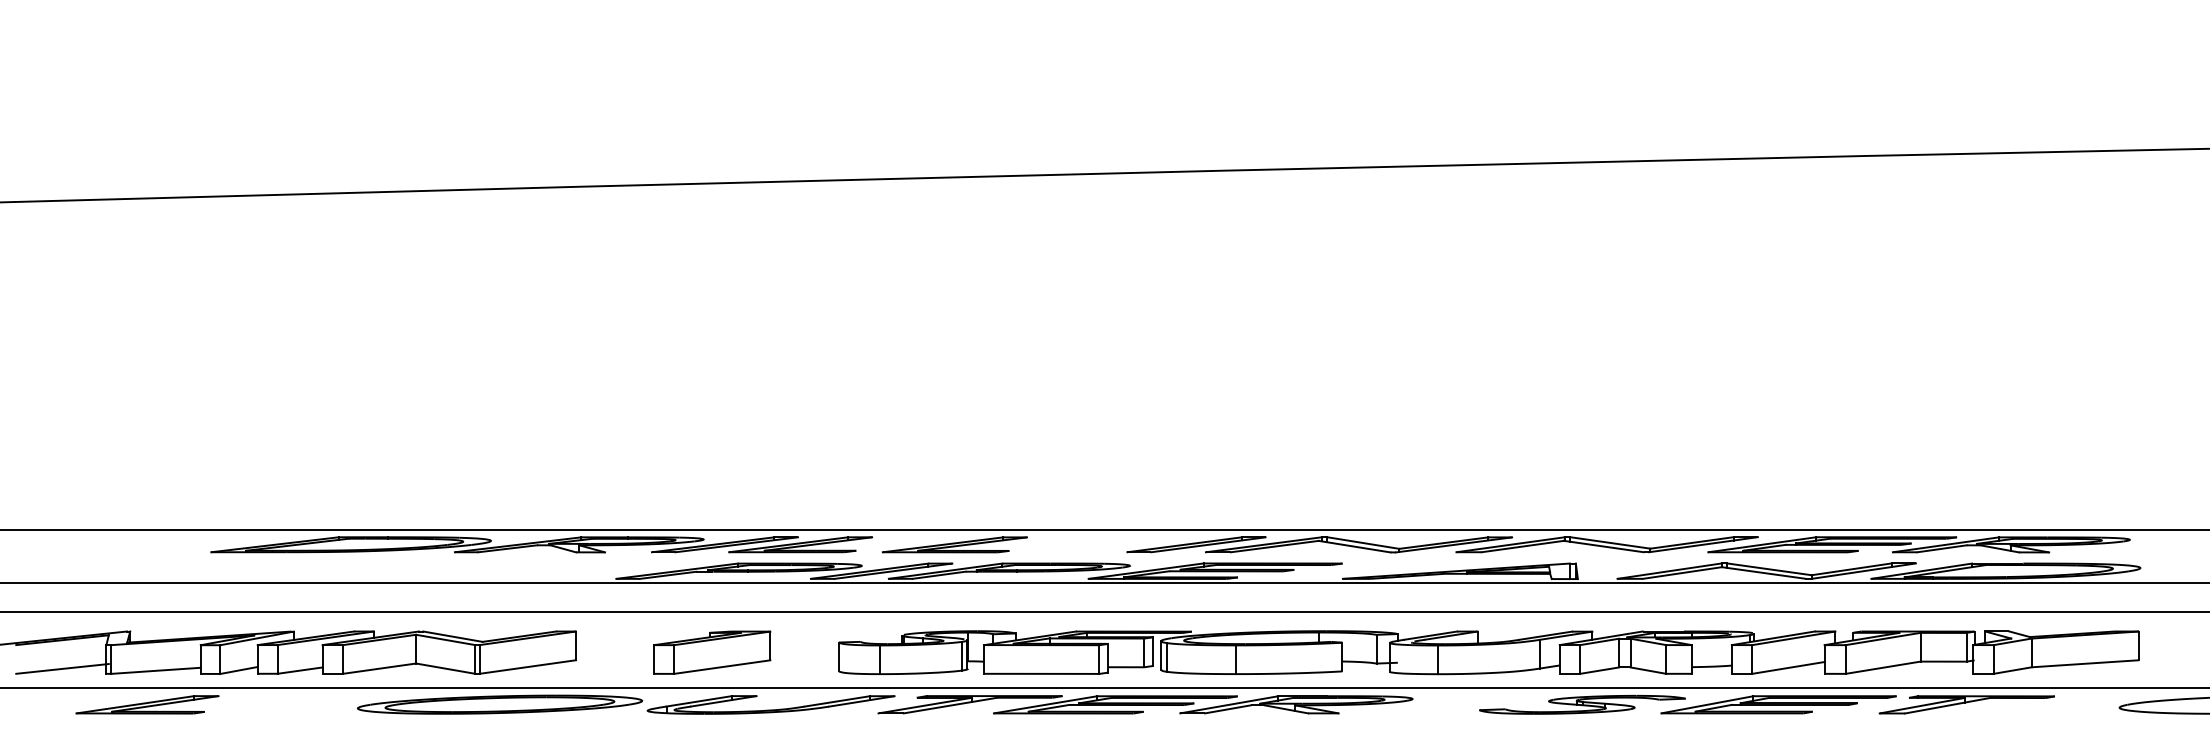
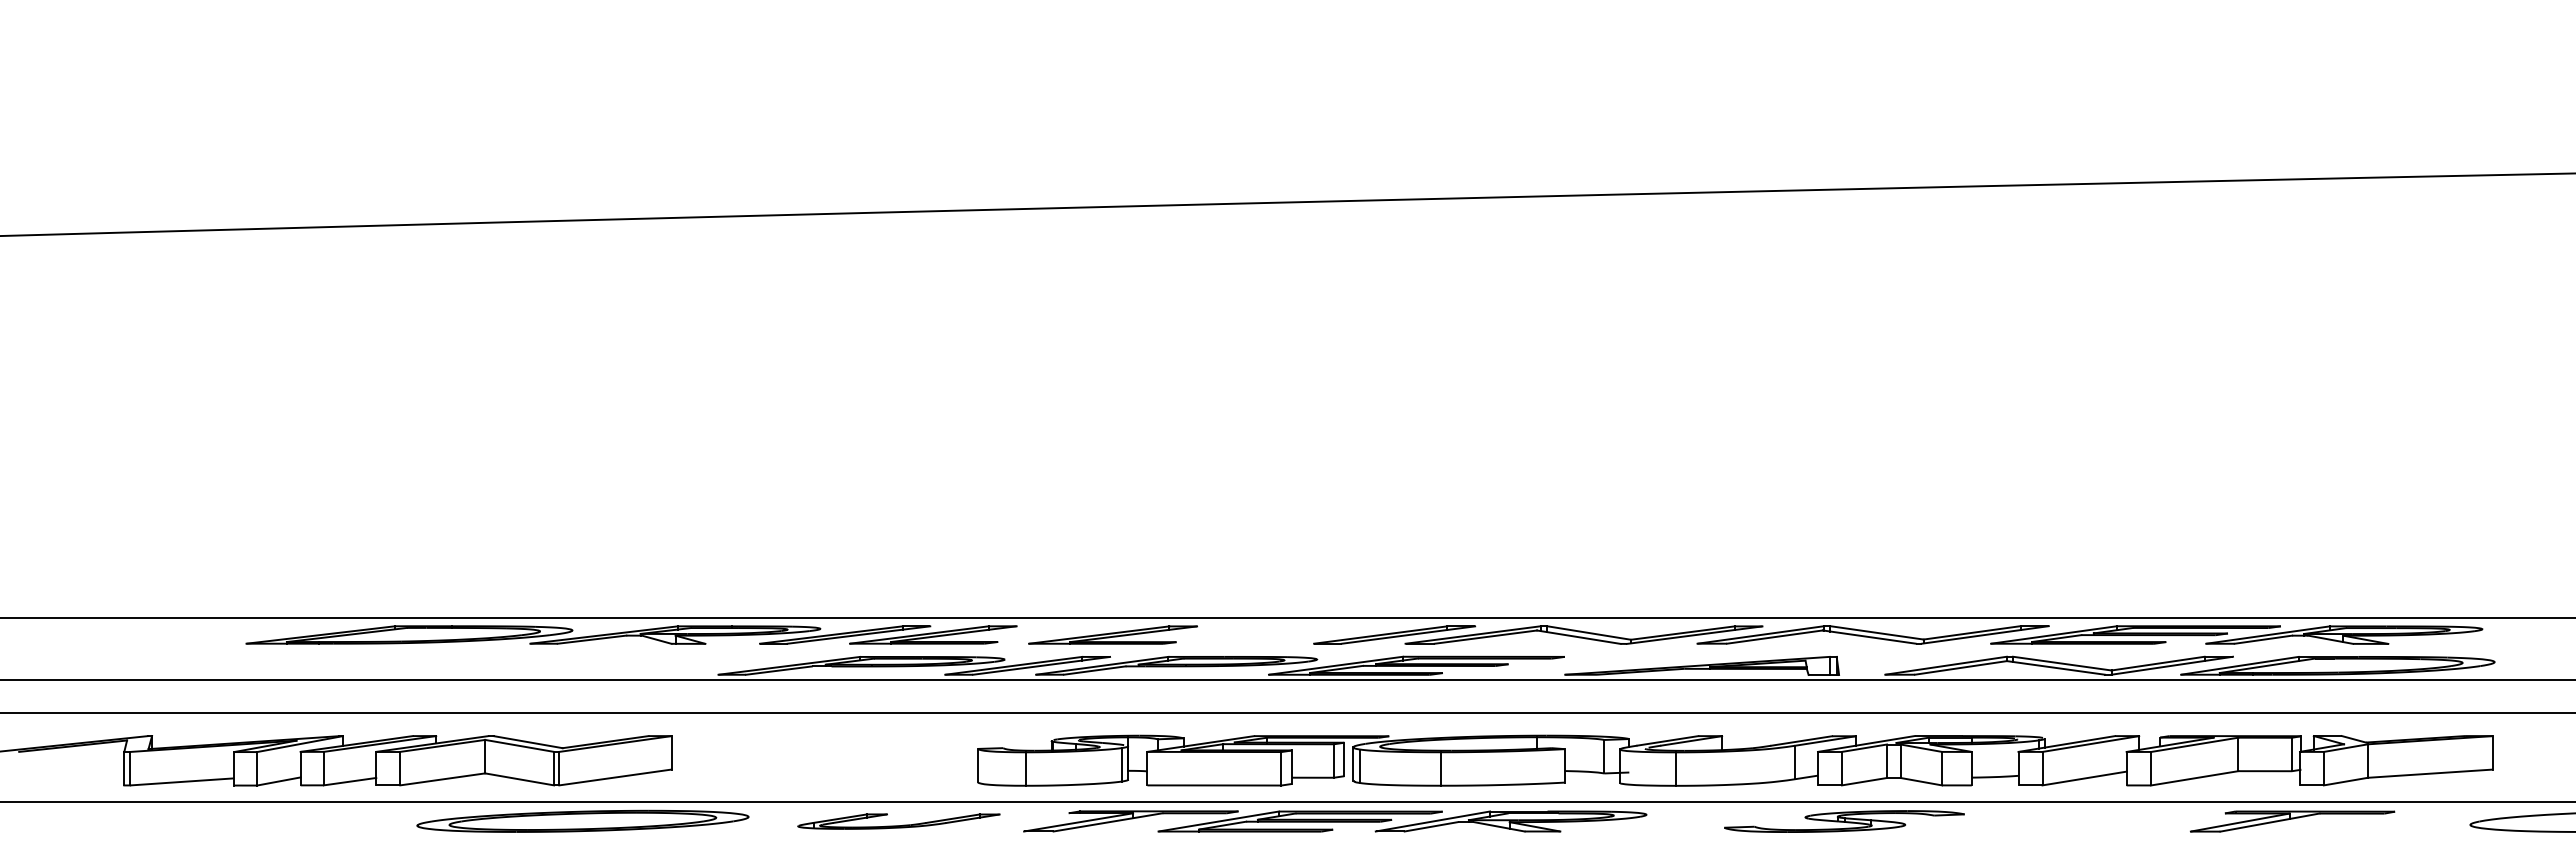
part: (711, 652) -> (829, 760), removed
line: (62, 668) -> (73, 779), removed
part: (146, 704) -> (171, 821), removed
part: (770, 704) -> (898, 821), size x0.7
part: (1778, 704) -> (2072, 821), removed

